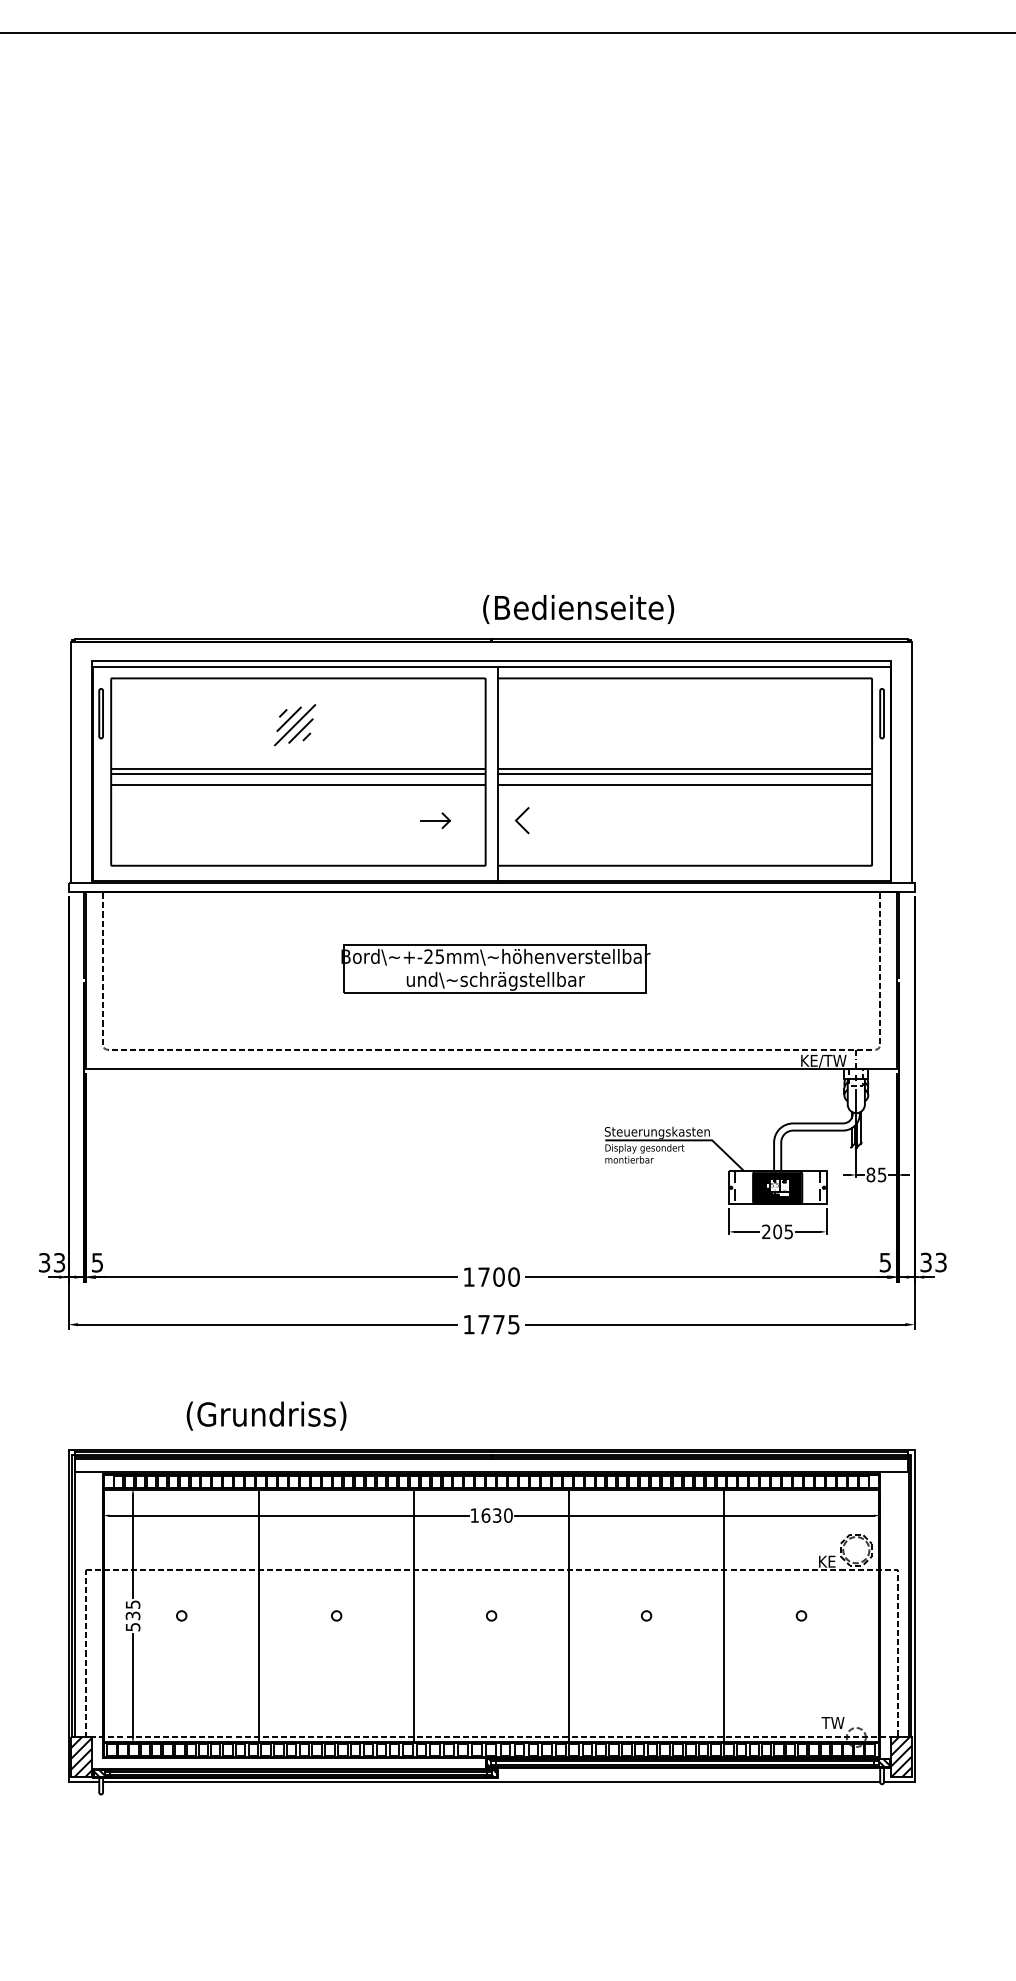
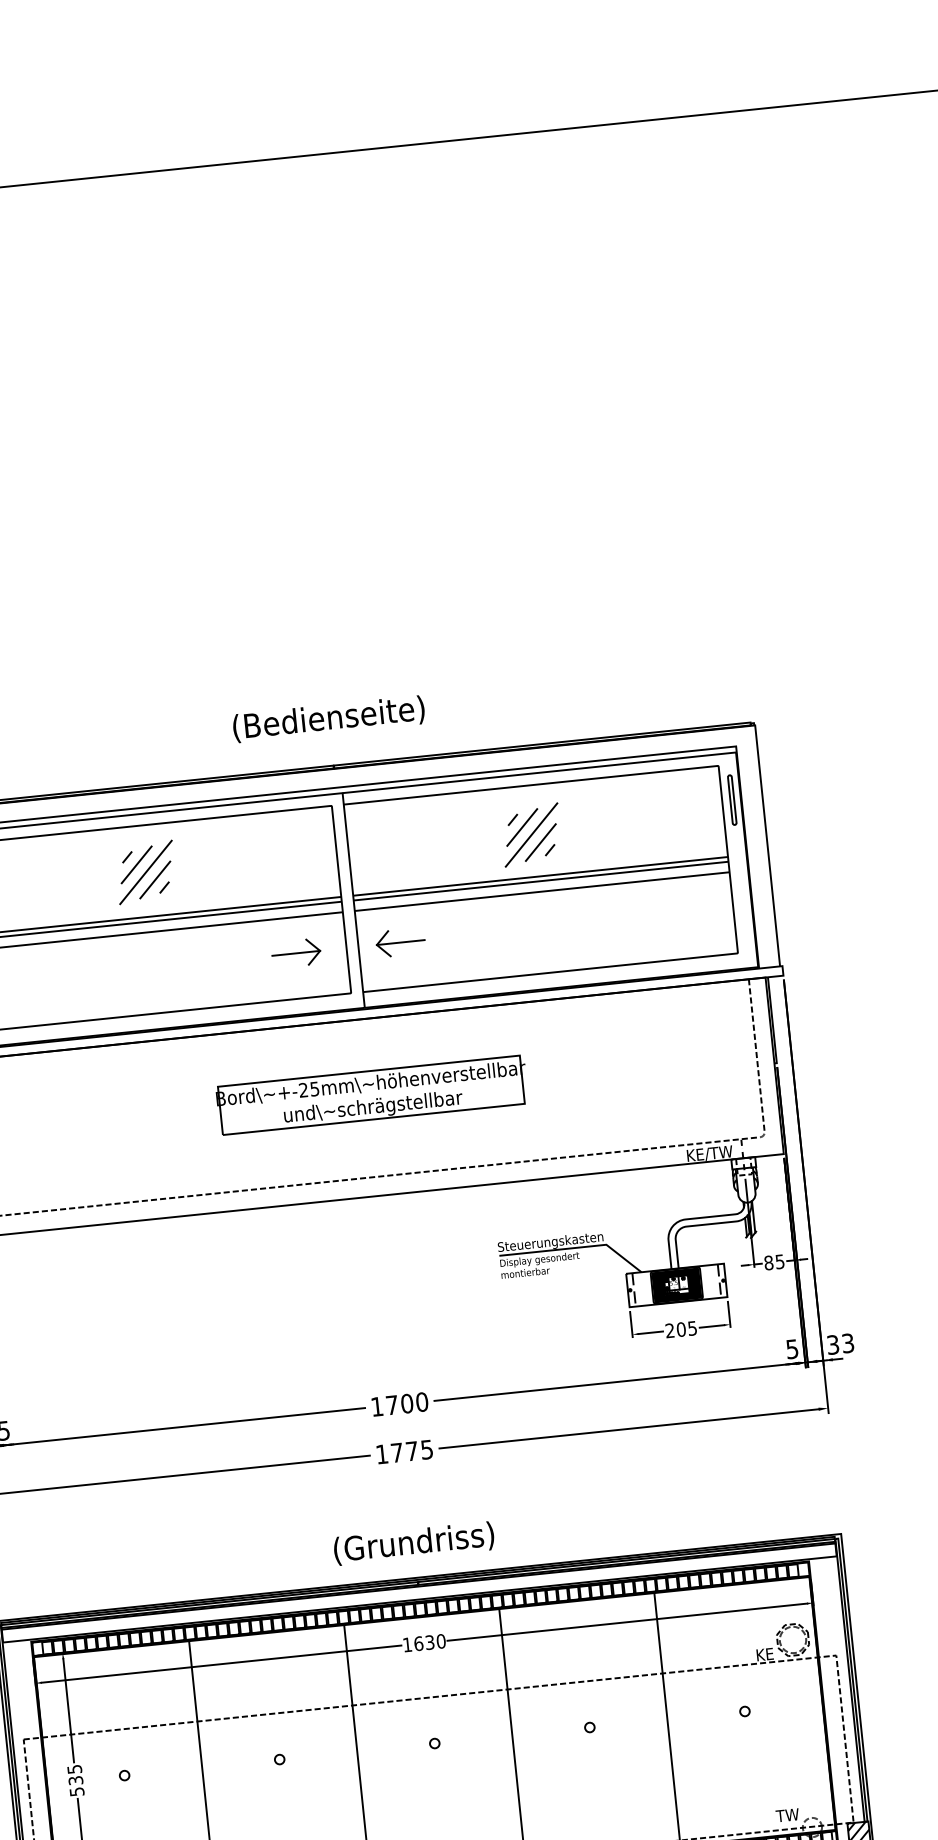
text: (578, 609) -> (328, 719), moved
part: (294, 724) -> (145, 871), size x1.43
part: (679, 727) -> (530, 834), added
part: (435, 820) -> (296, 953), size x1.67
line: (539, 820) -> (400, 942), added
text: (266, 1415) -> (413, 1542), moved

